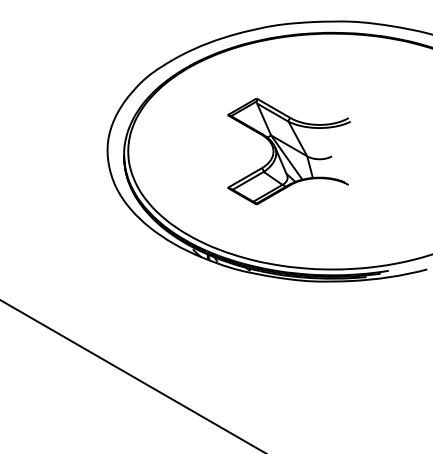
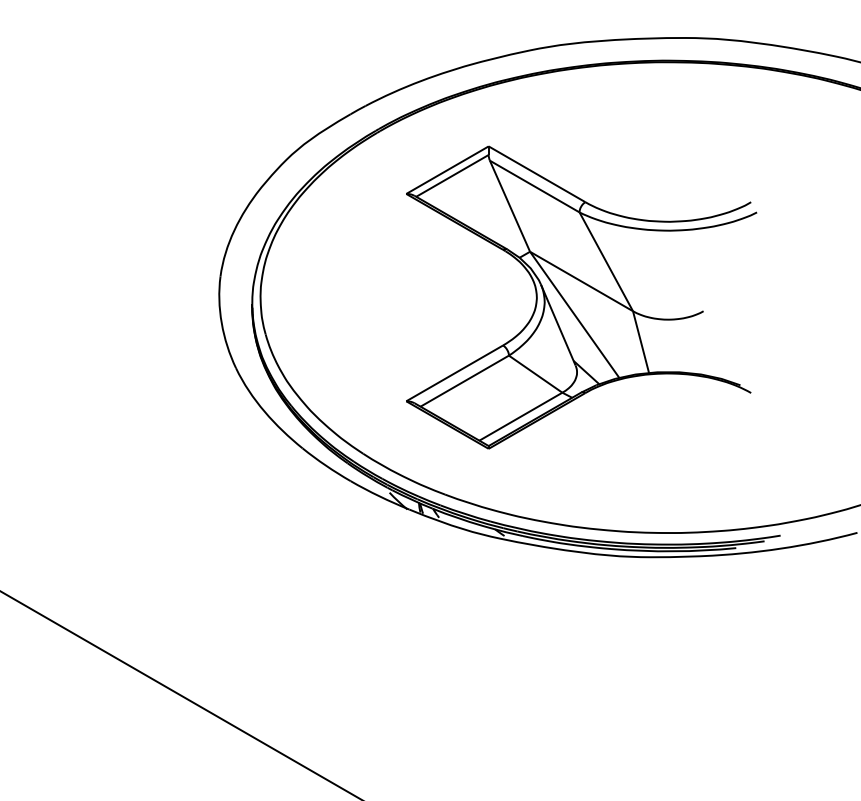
part: (289, 151) -> (582, 297), size x1.43

